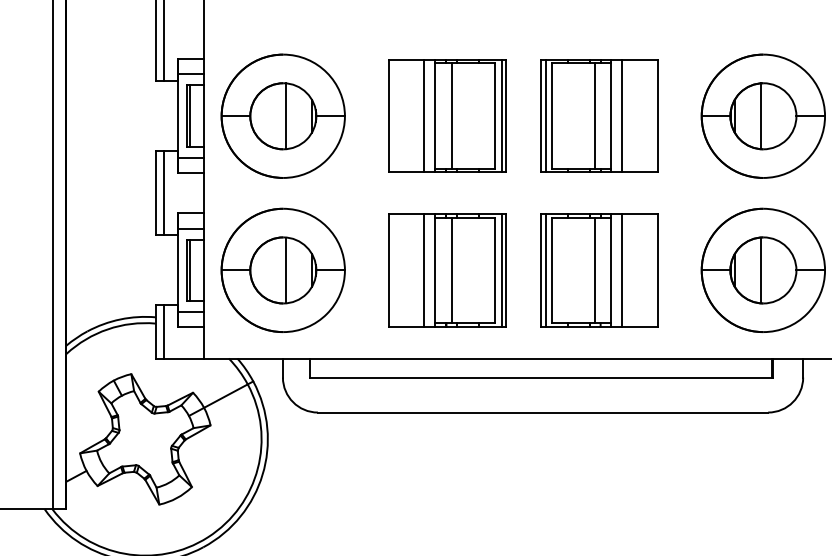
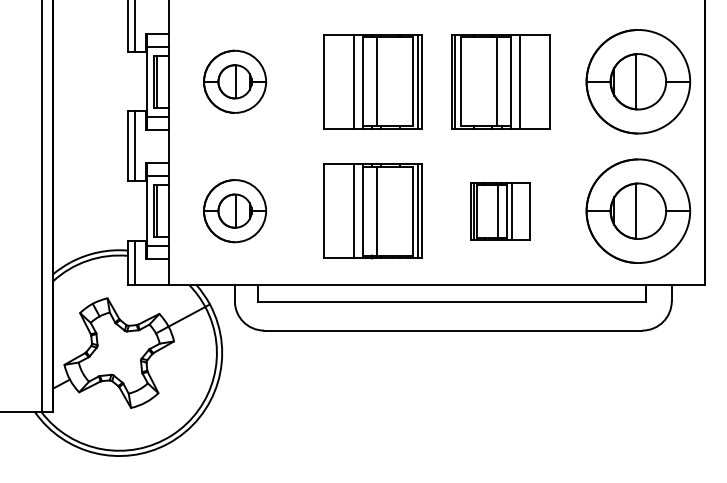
part: (282, 115) -> (234, 81), size x0.6
part: (282, 269) -> (234, 210), size x0.6
part: (599, 270) -> (500, 211), size x0.6

